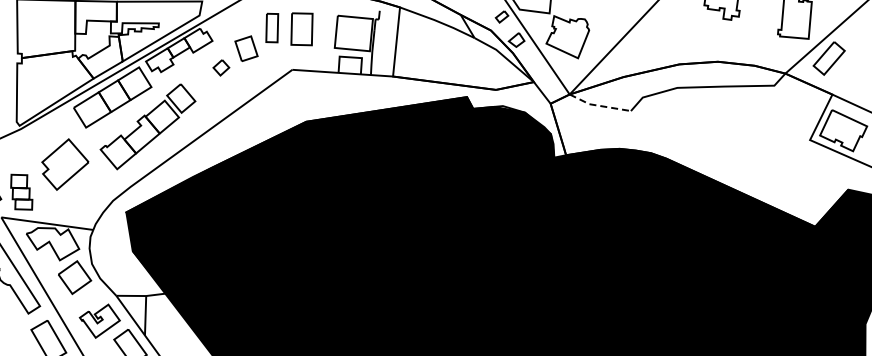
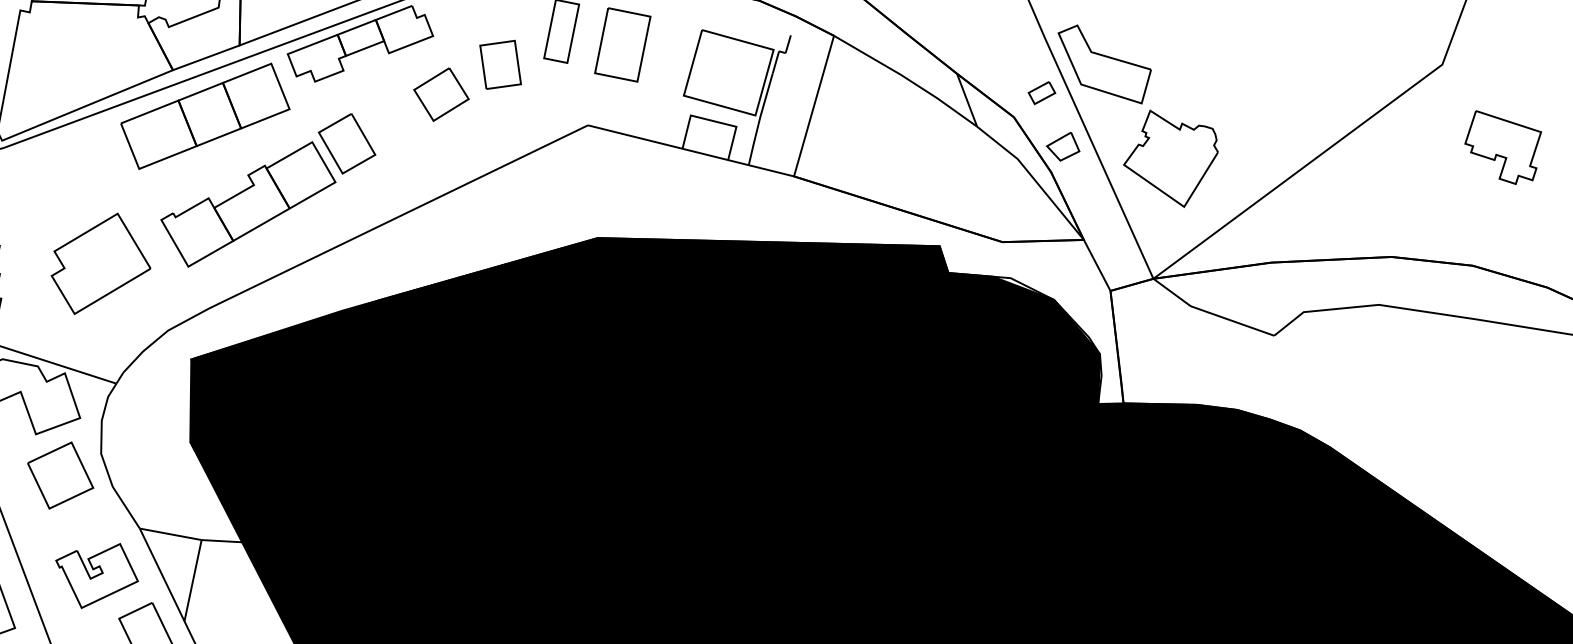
part: (221, 67) -> (441, 94), size x1.67
line: (599, 105) -> (1211, 312), dashed -> solid
part: (65, 164) -> (101, 264), moved

